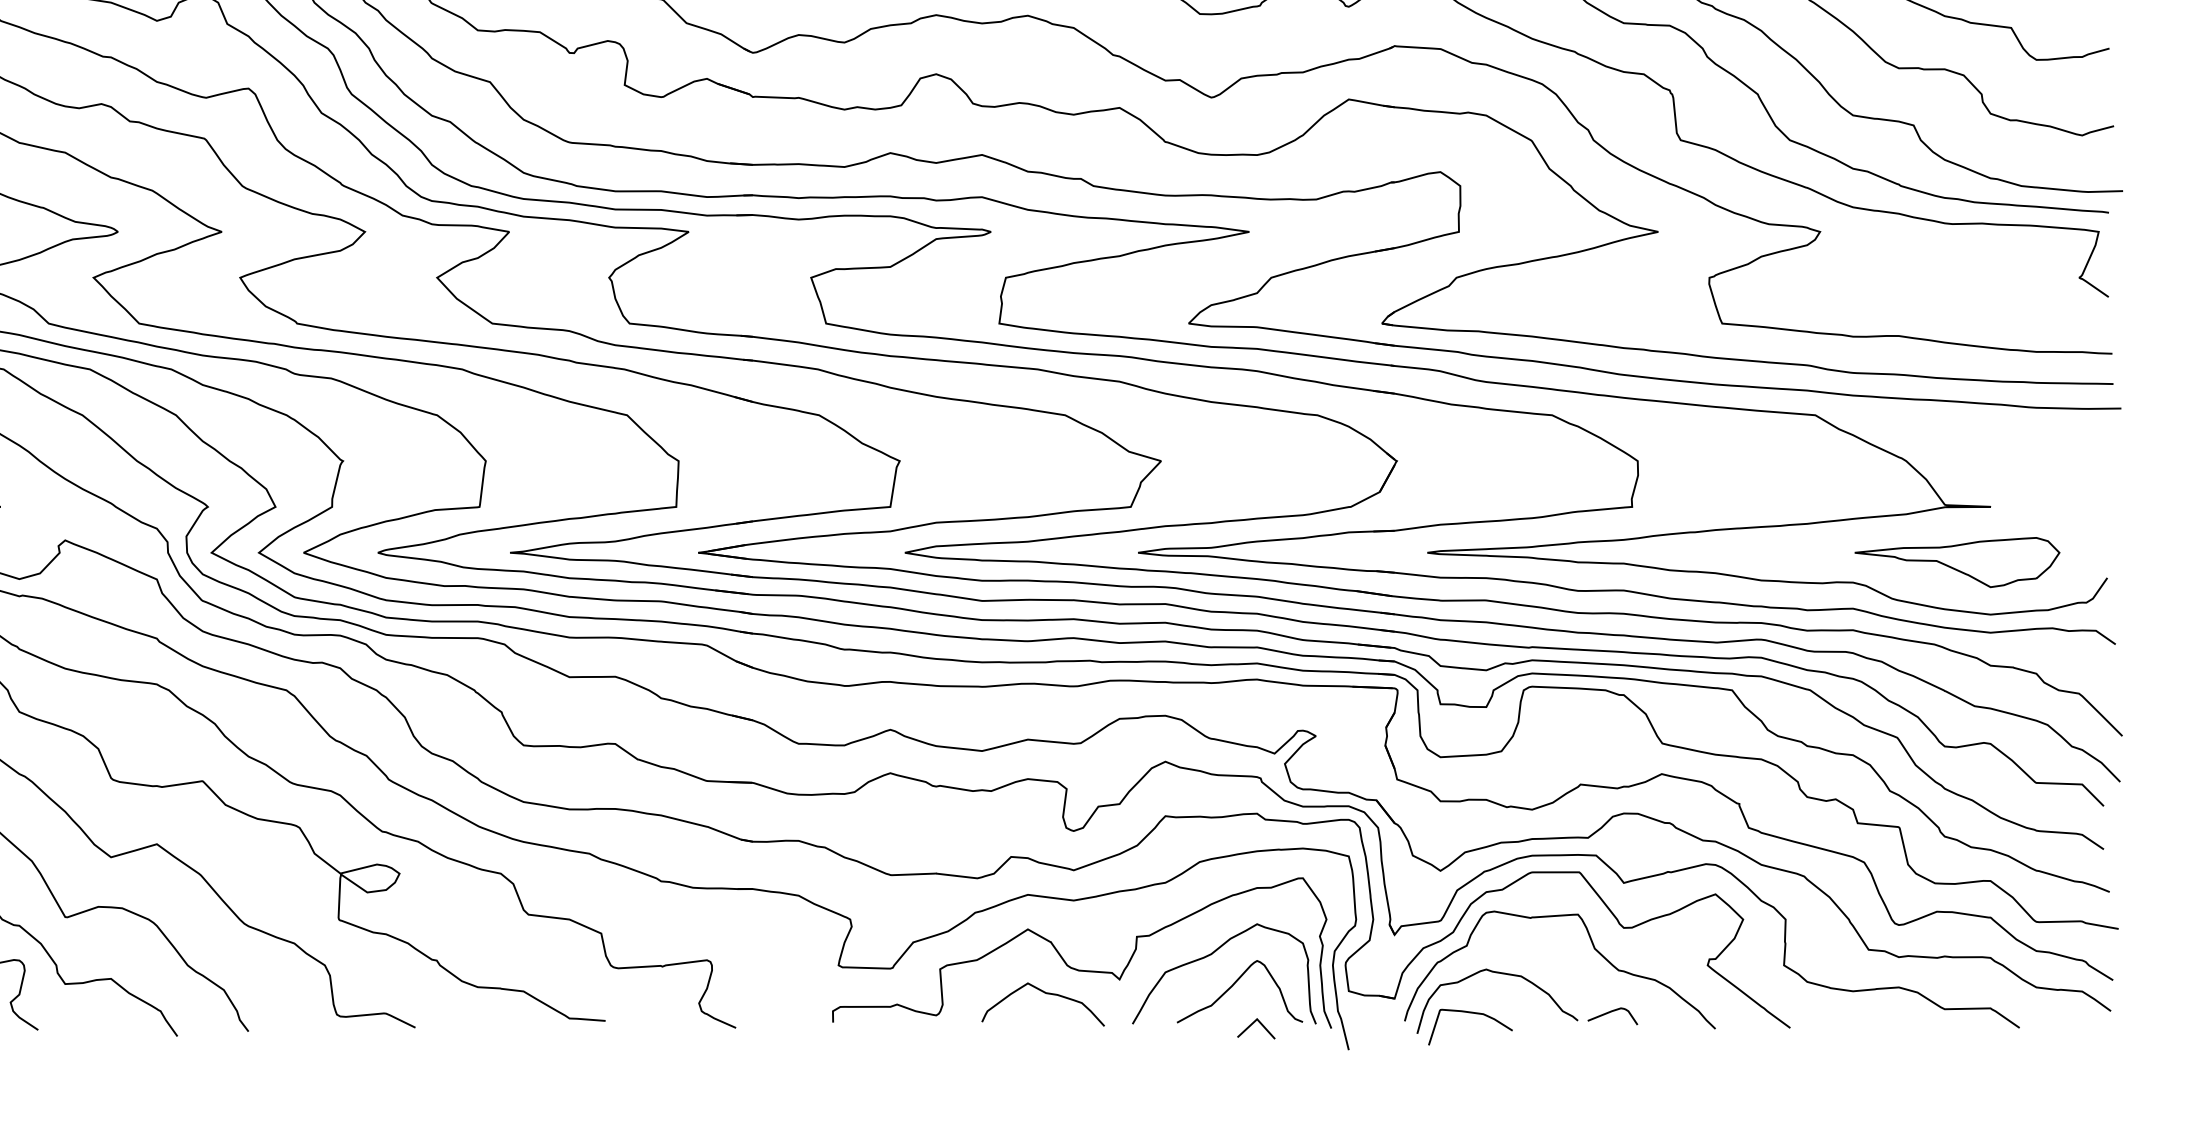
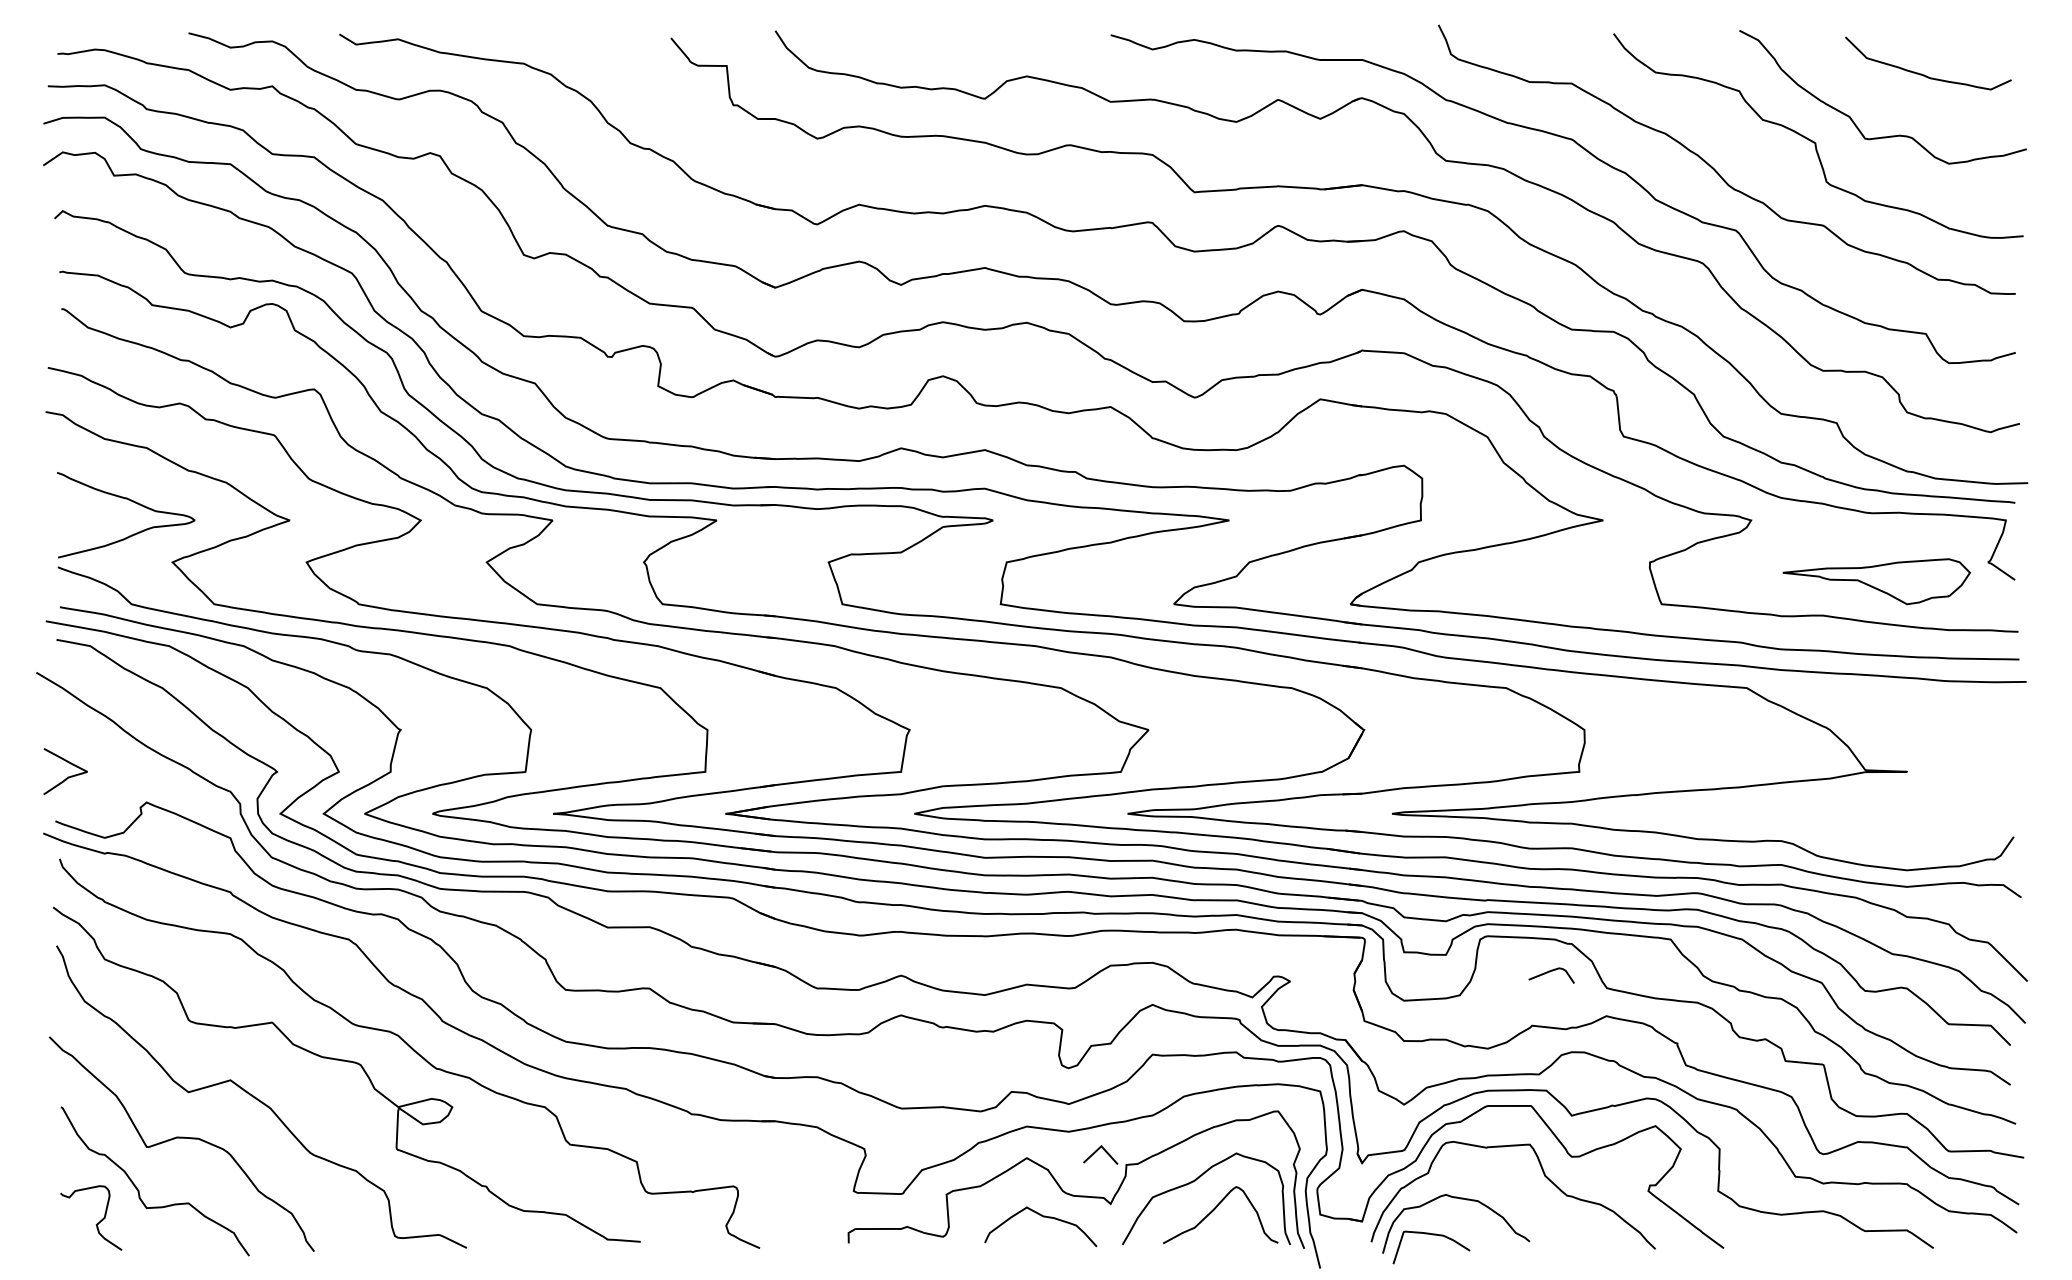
part: (1957, 562) -> (1876, 581), moved
curve: (1611, 1012) -> (1550, 972), moved
line: (1252, 1024) -> (1097, 1151), moved

